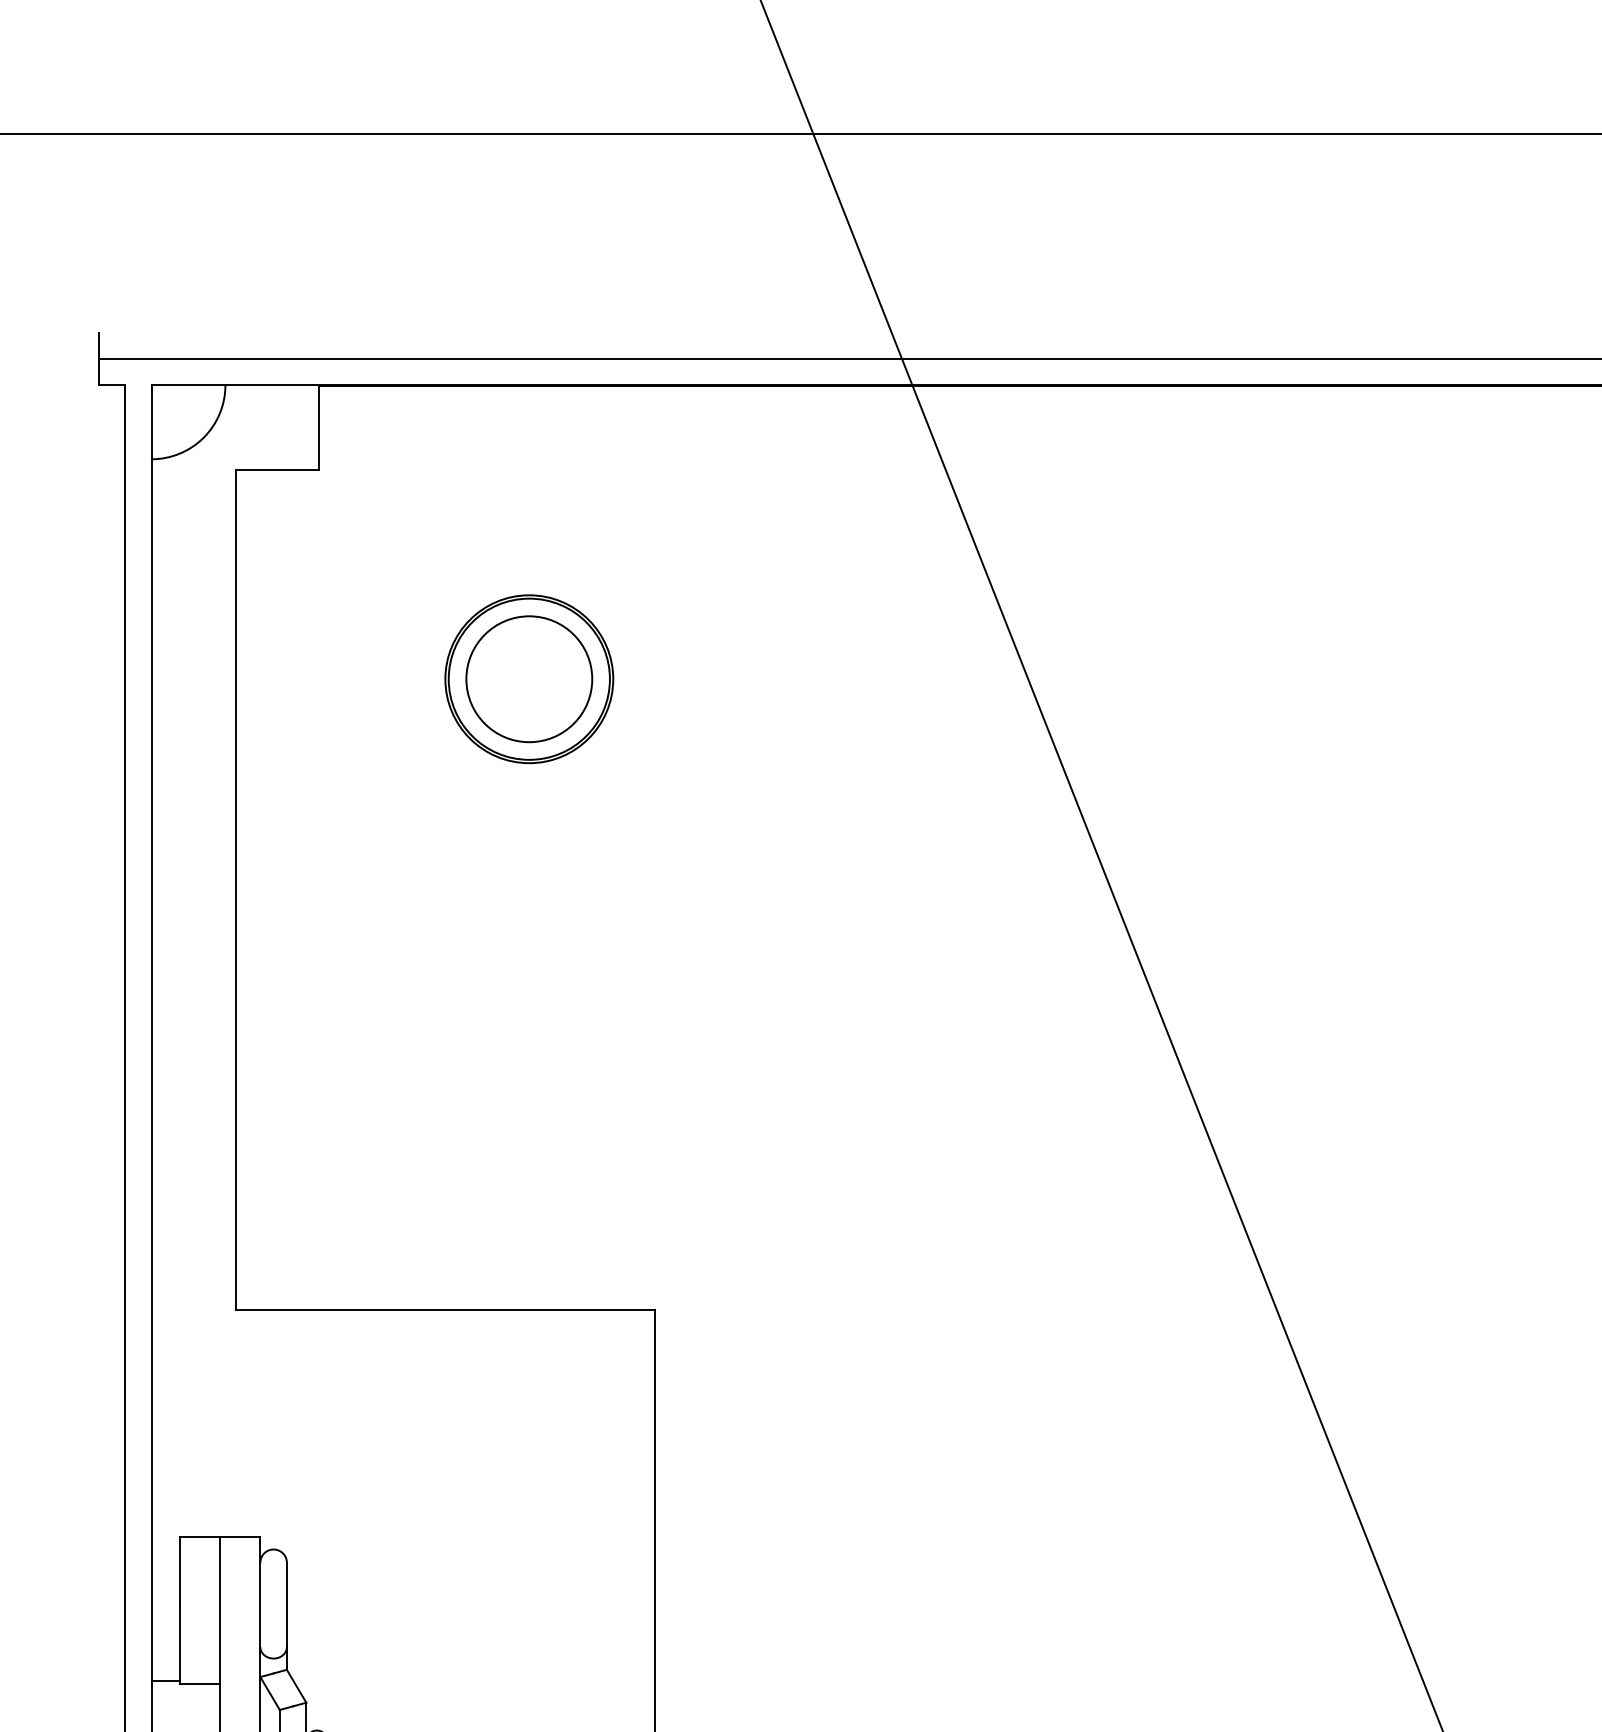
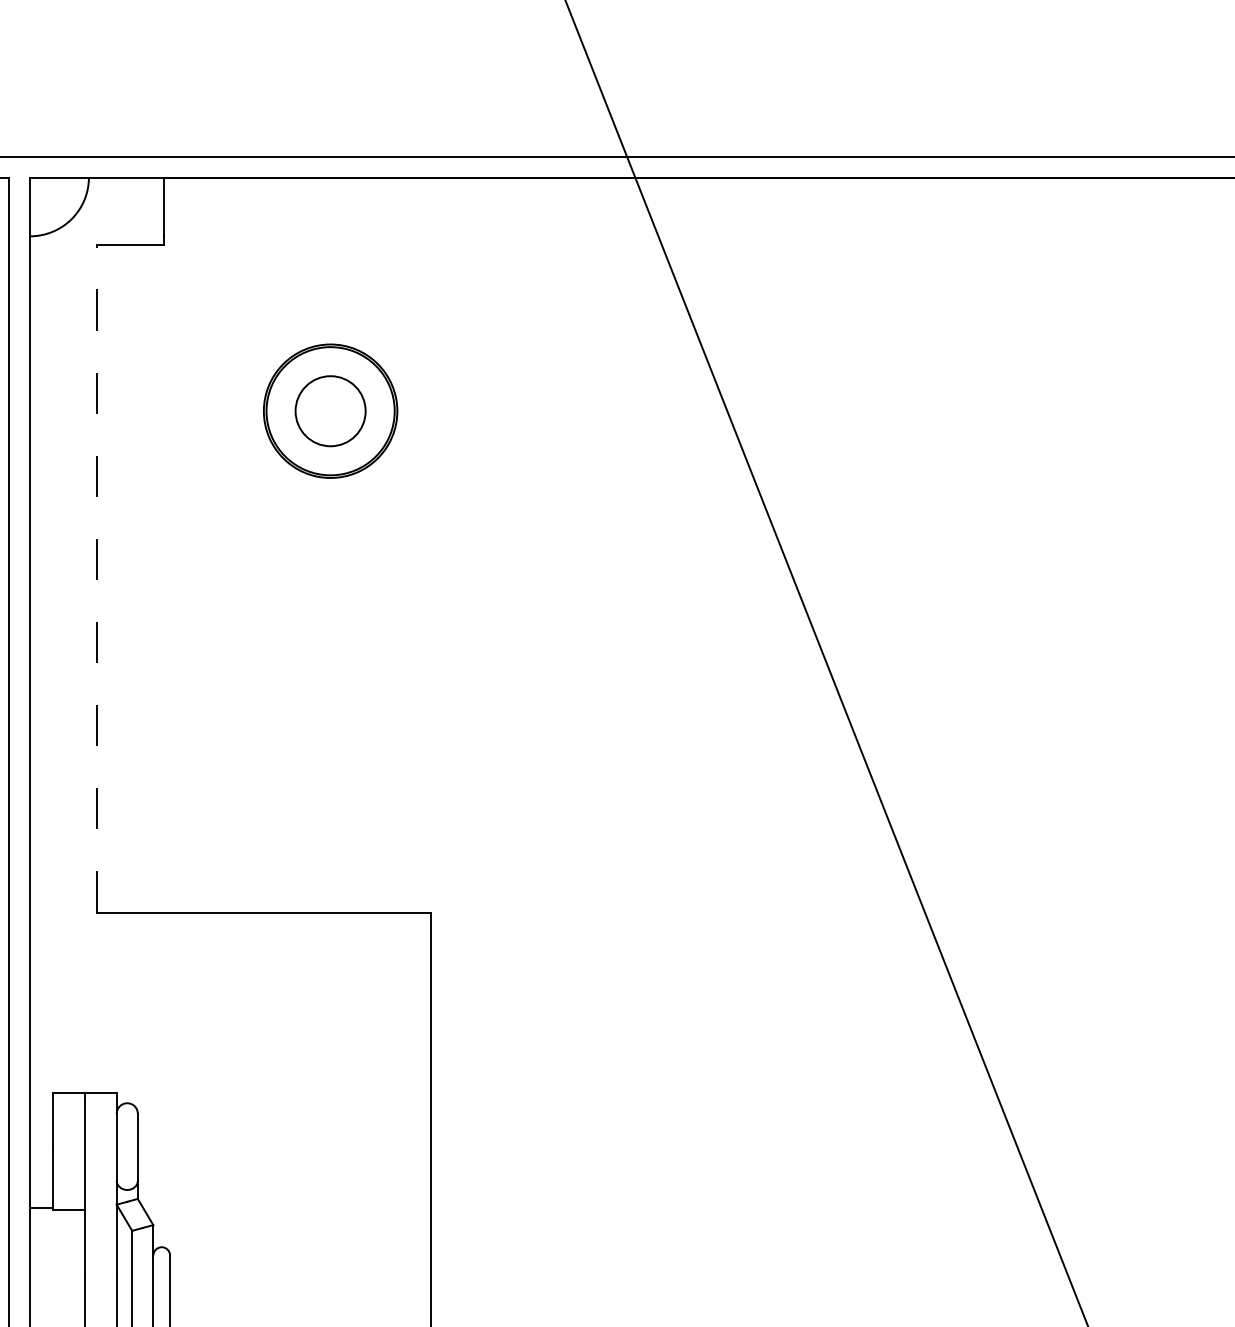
circle: (529, 679) -> (330, 411), size x0.7
line: (235, 889) -> (96, 578), solid -> dashed

